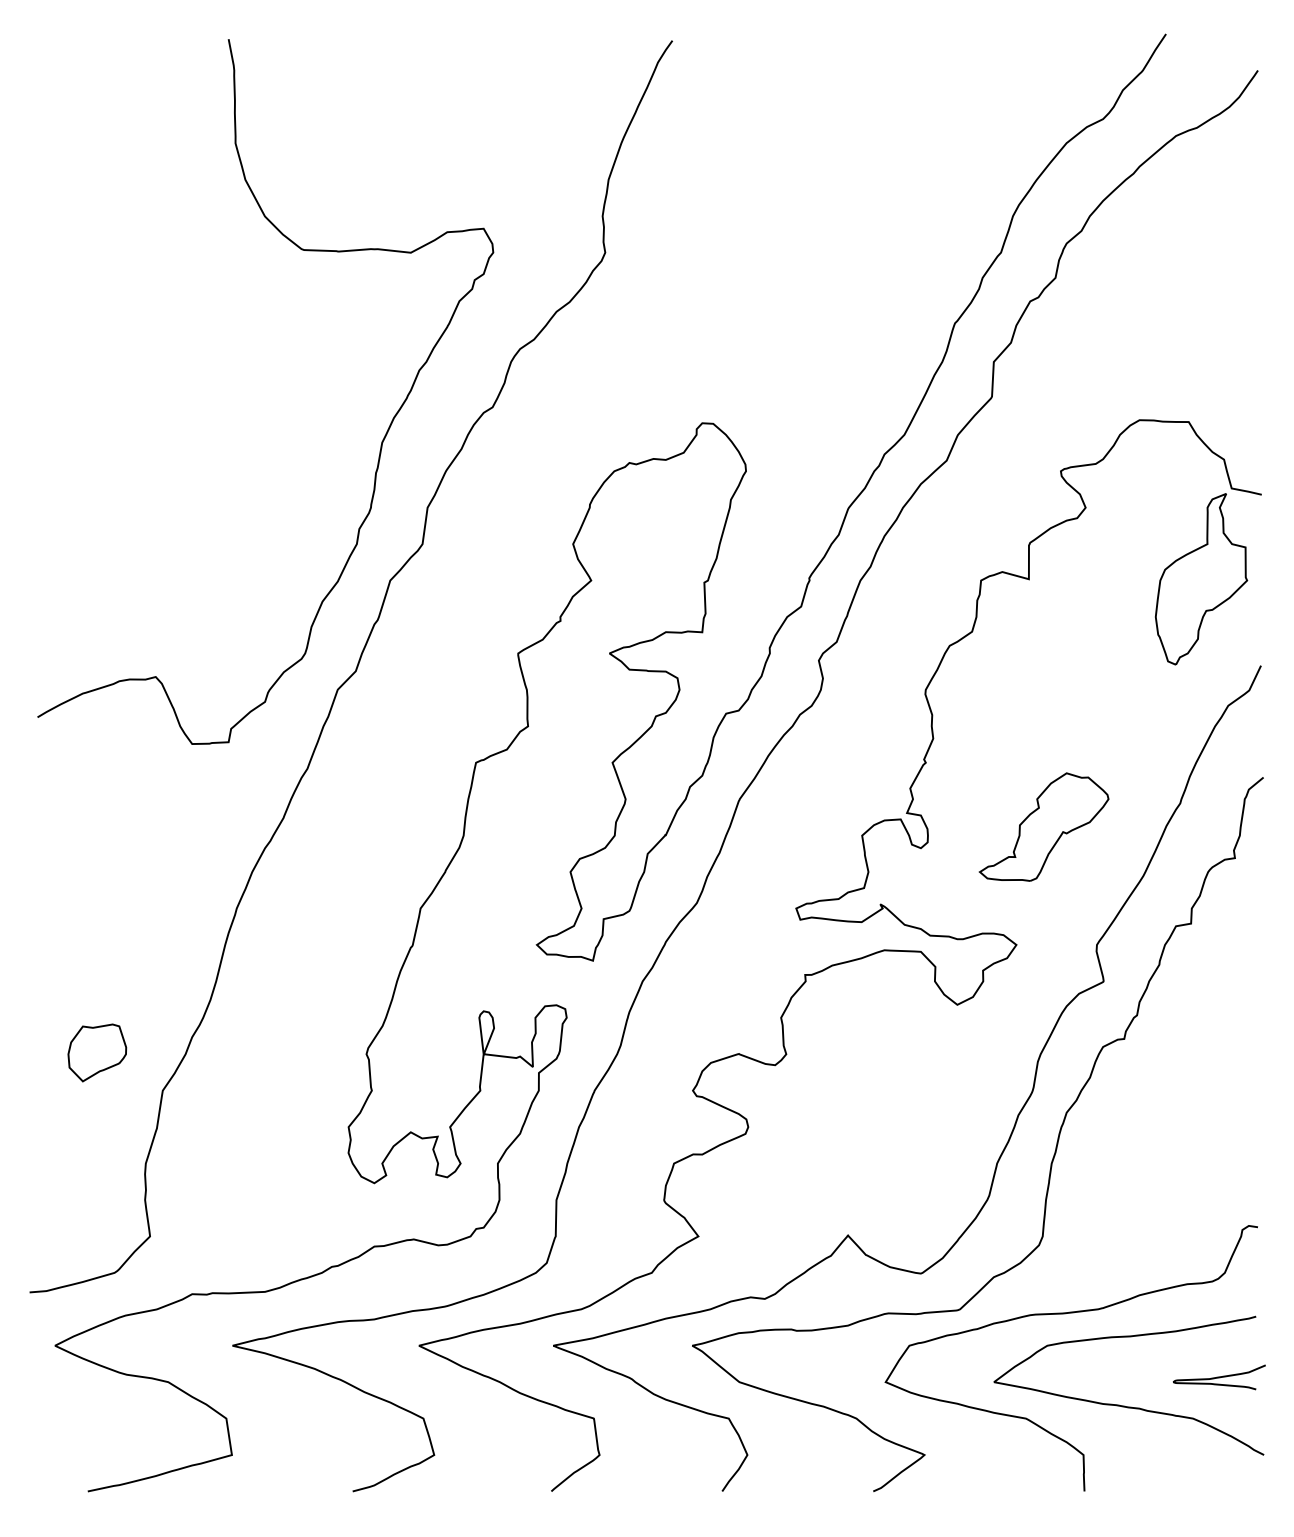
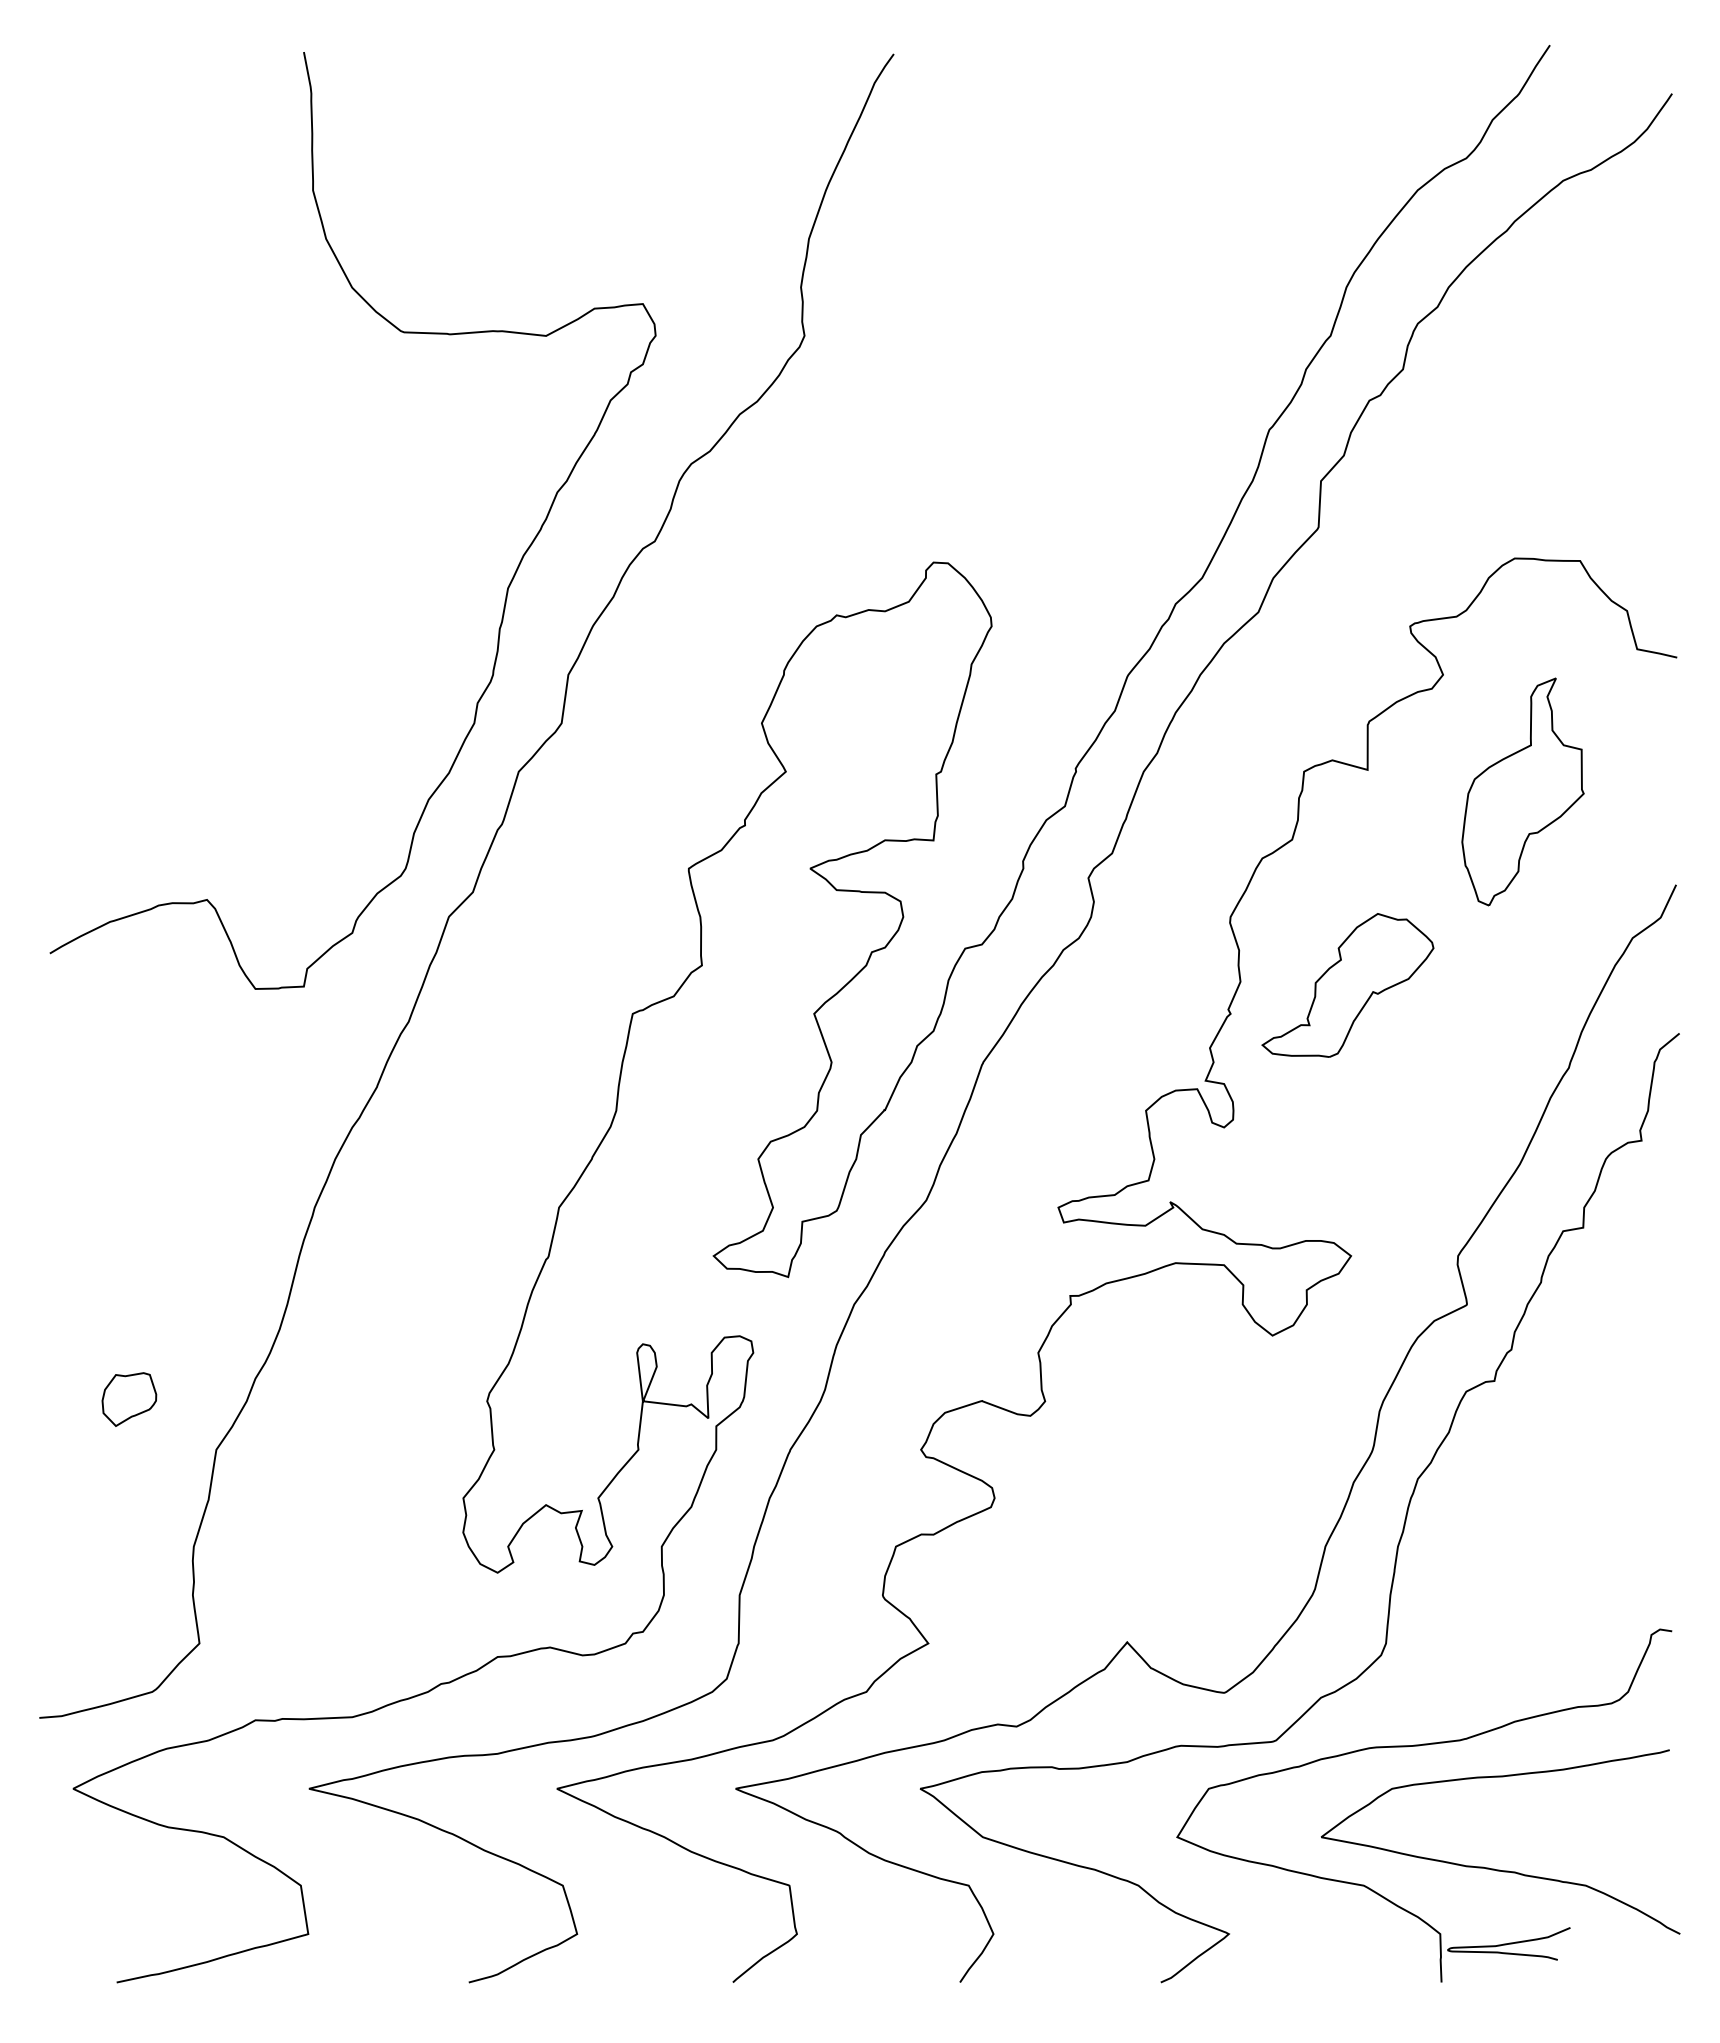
part: (1201, 578) -> (1522, 791), moved
part: (1043, 827) -> (1347, 985), moved
part: (97, 1052) -> (129, 1399), size x0.7
curve: (1219, 1377) -> (1508, 1943), moved

